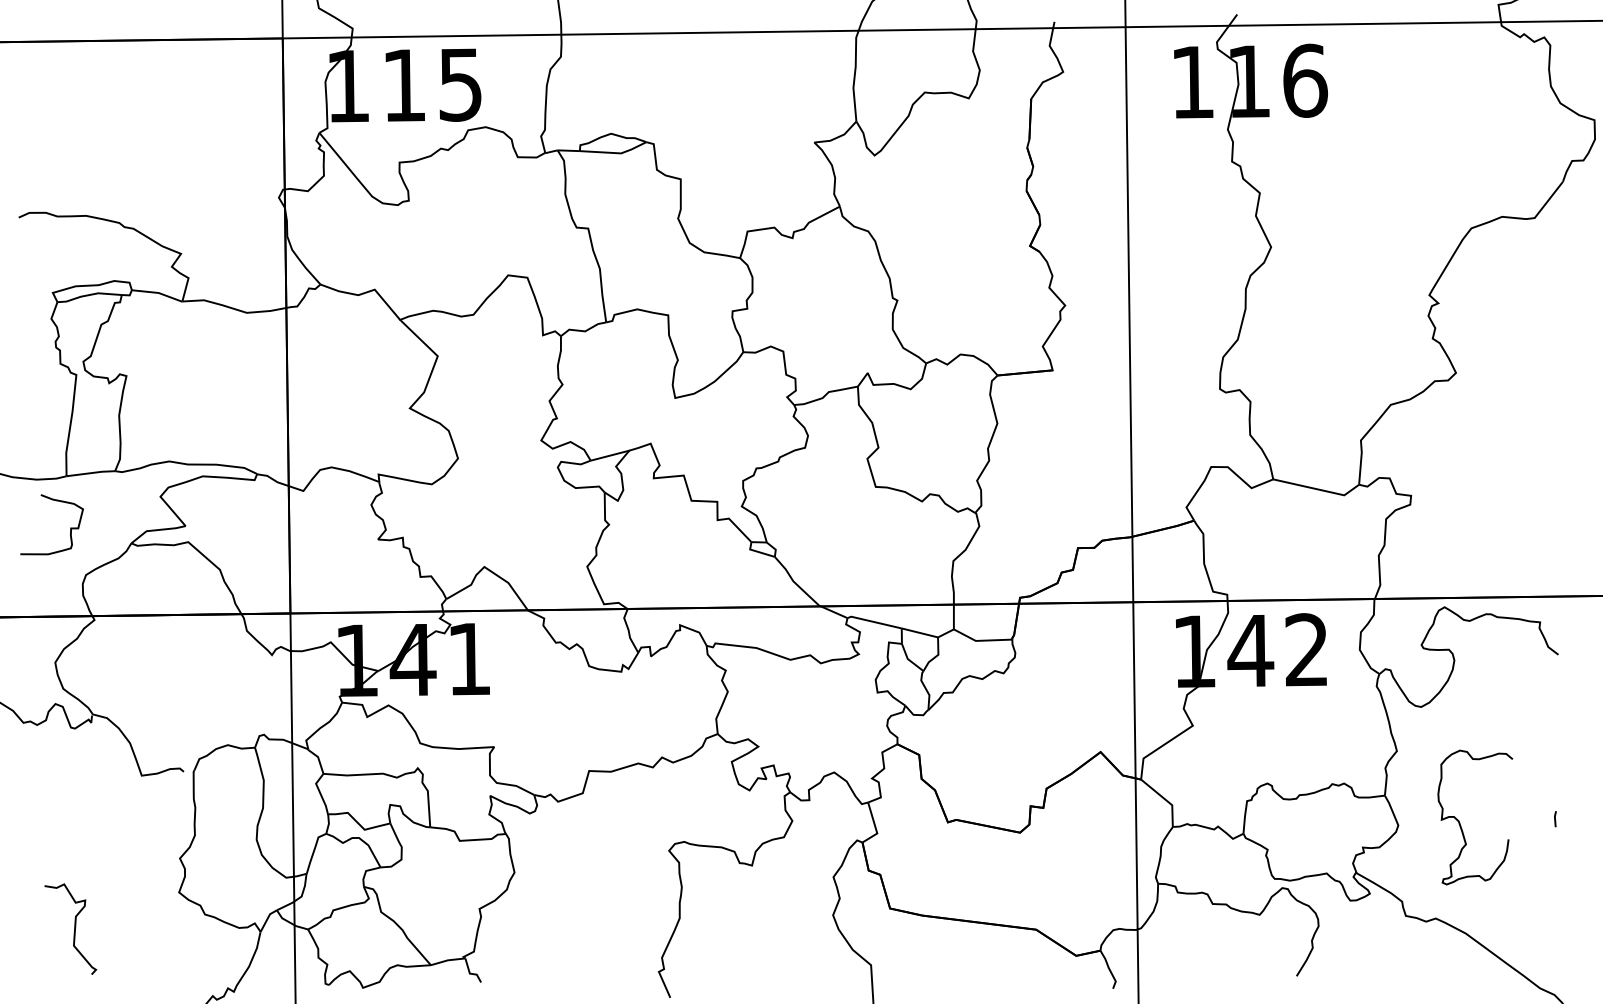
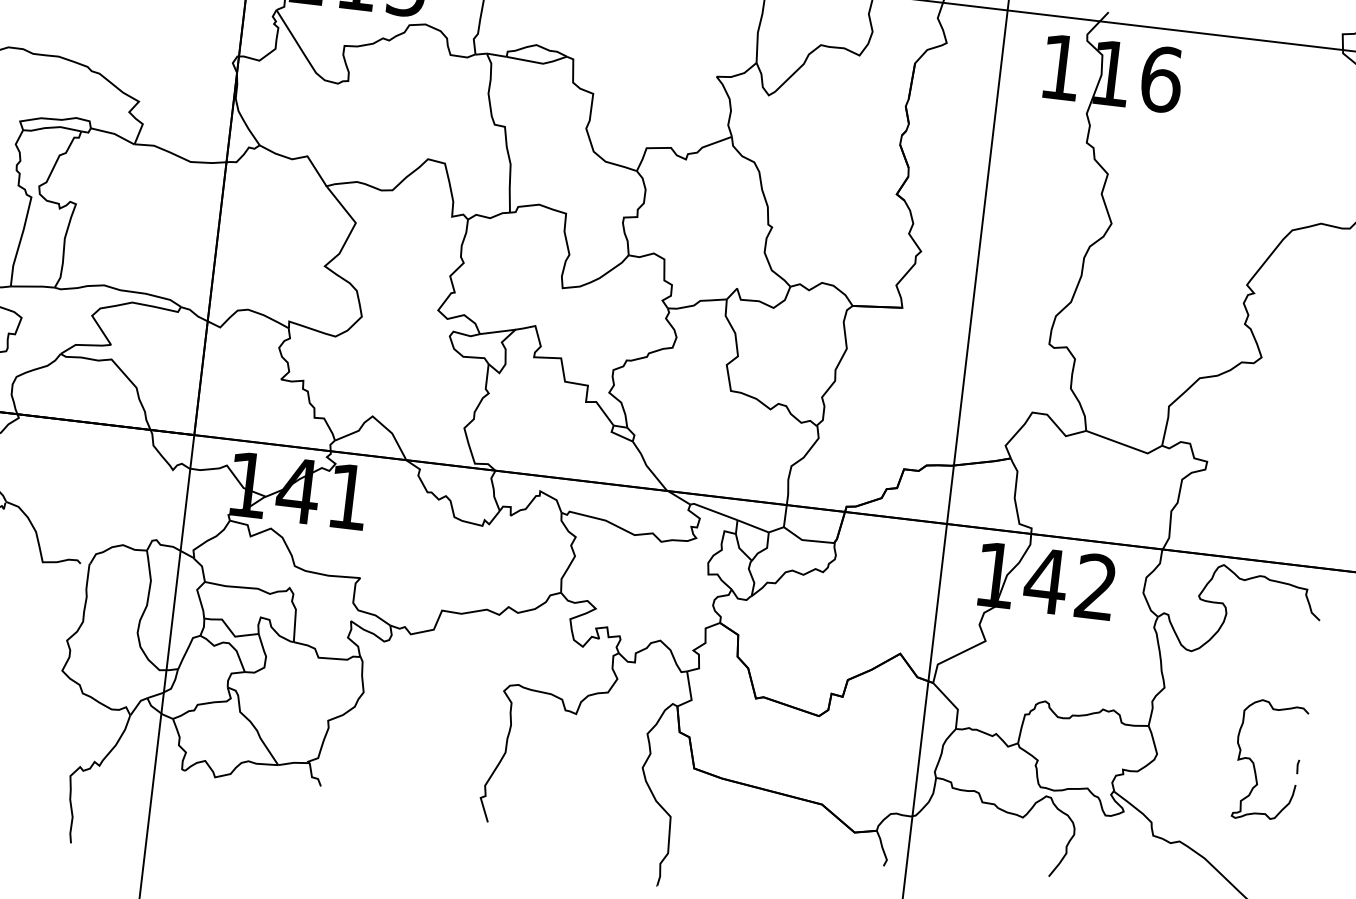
curve: (1460, 822) -> (1254, 764), moved

